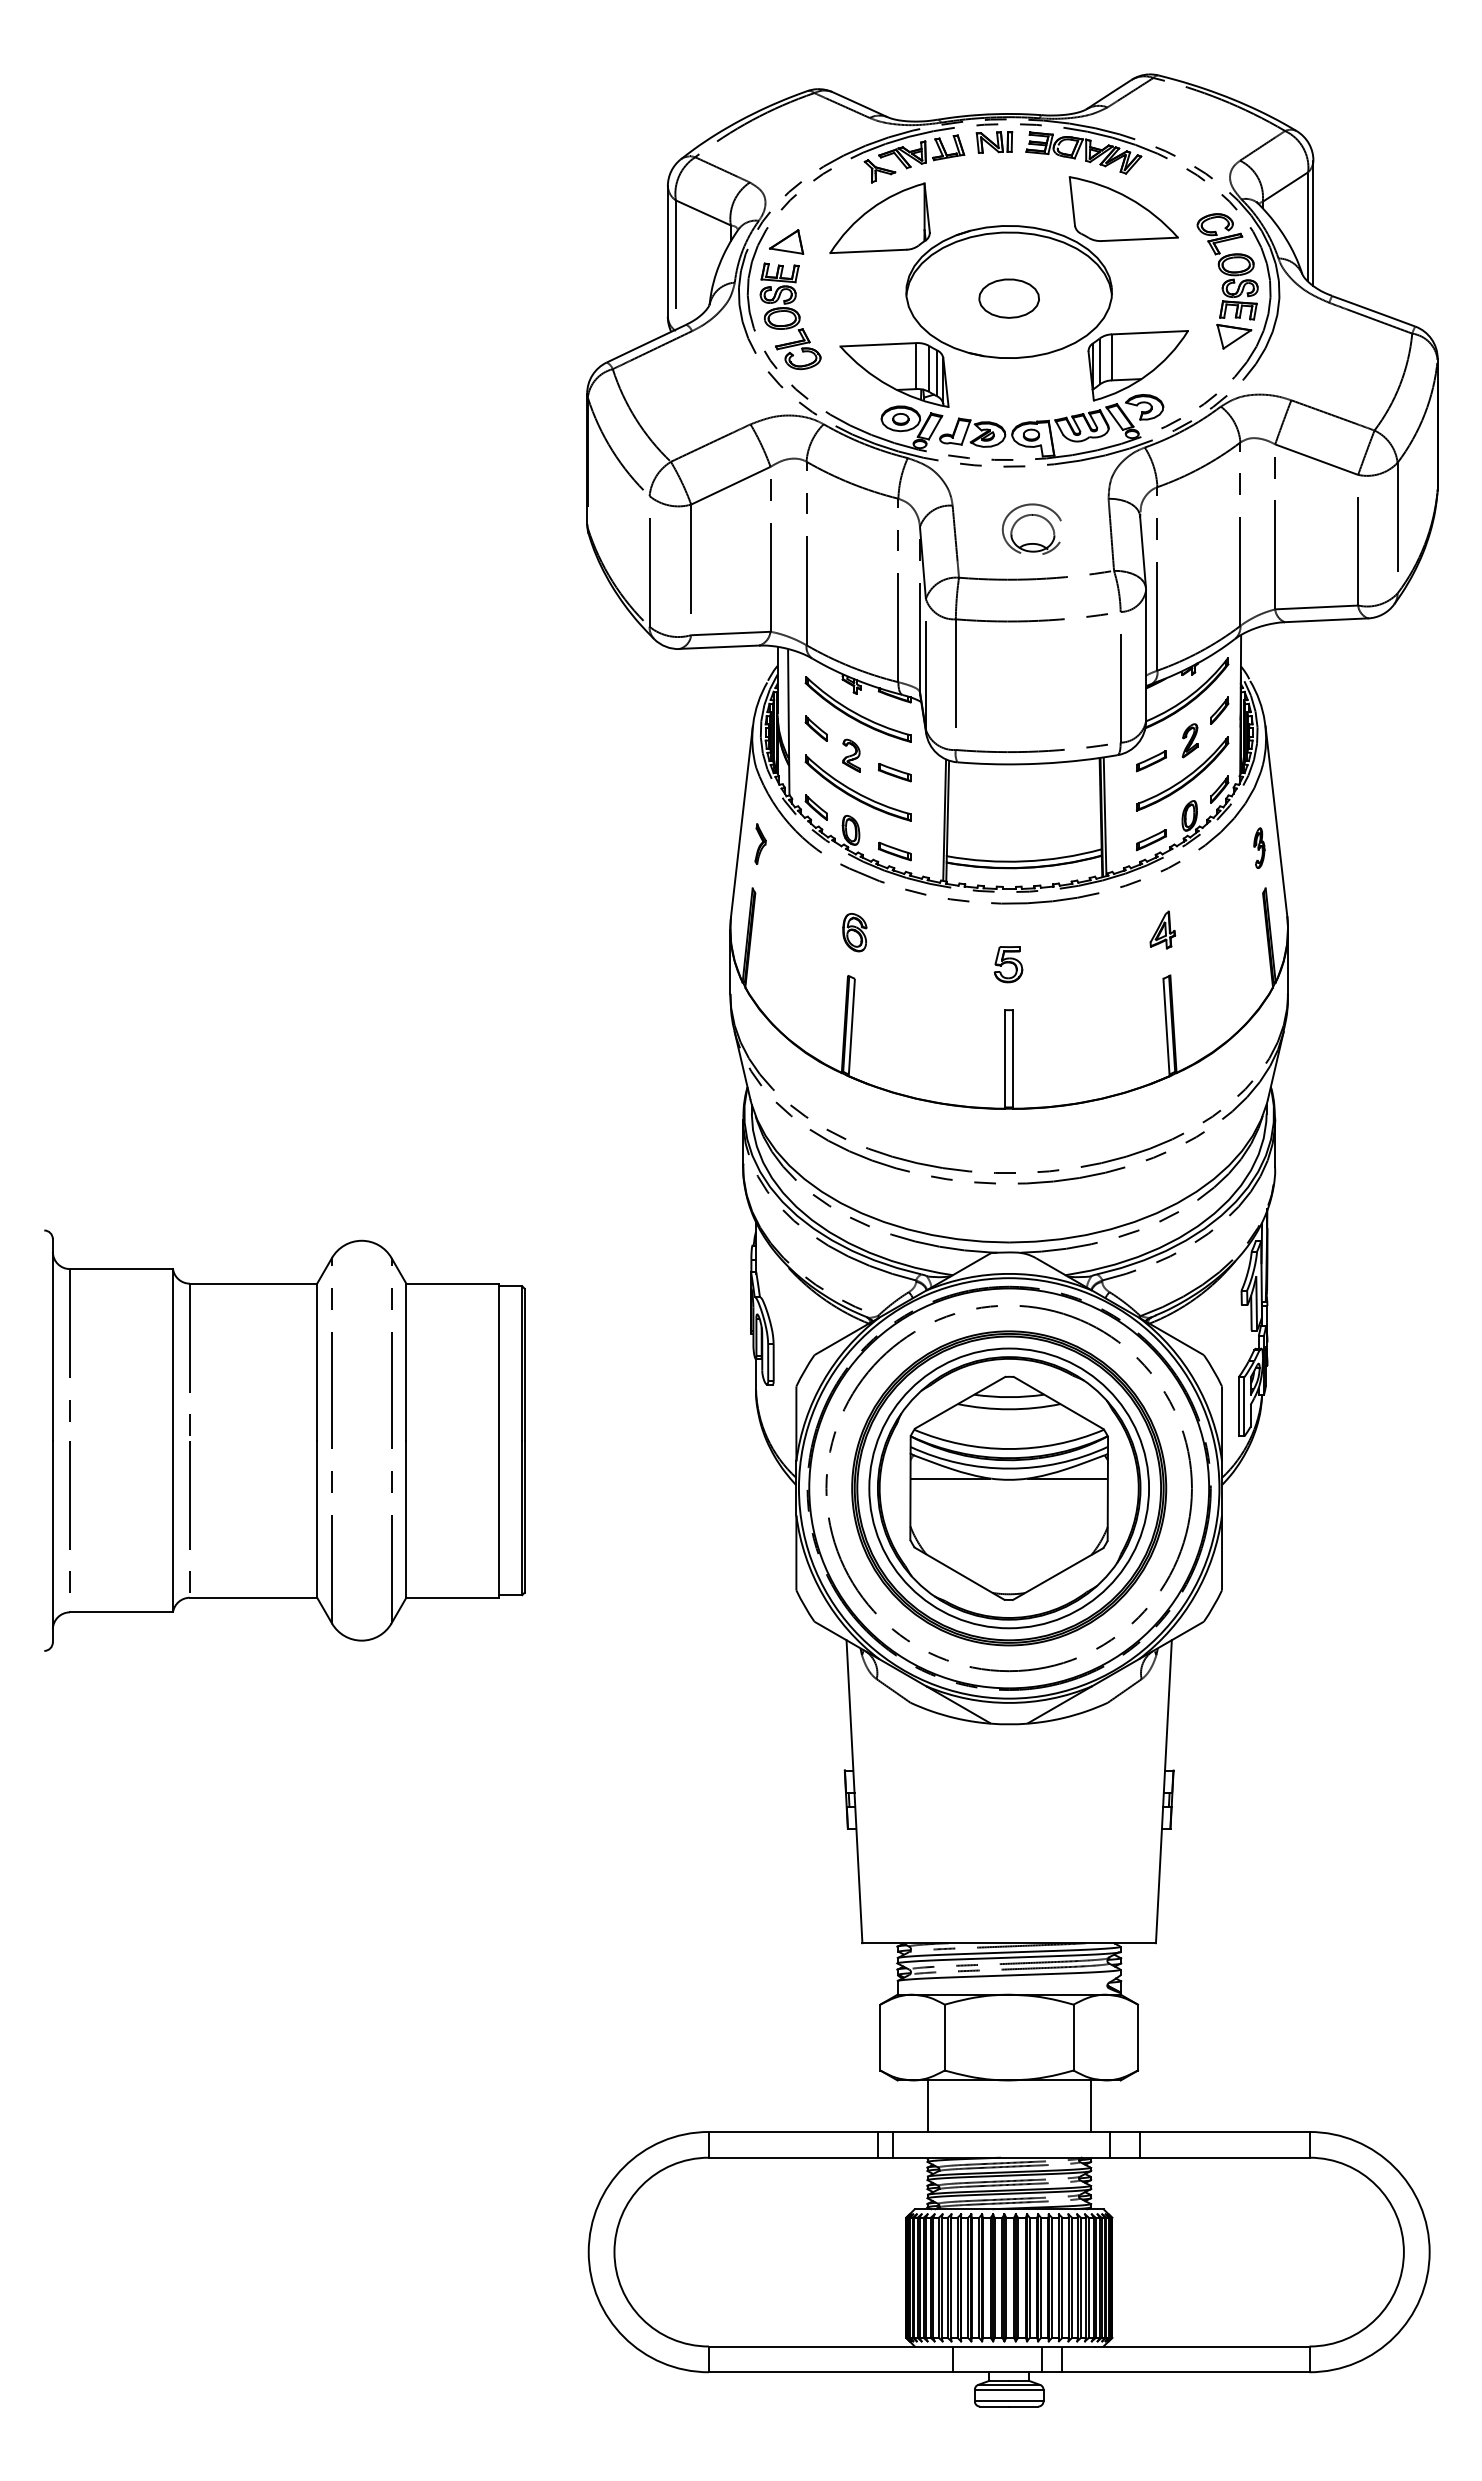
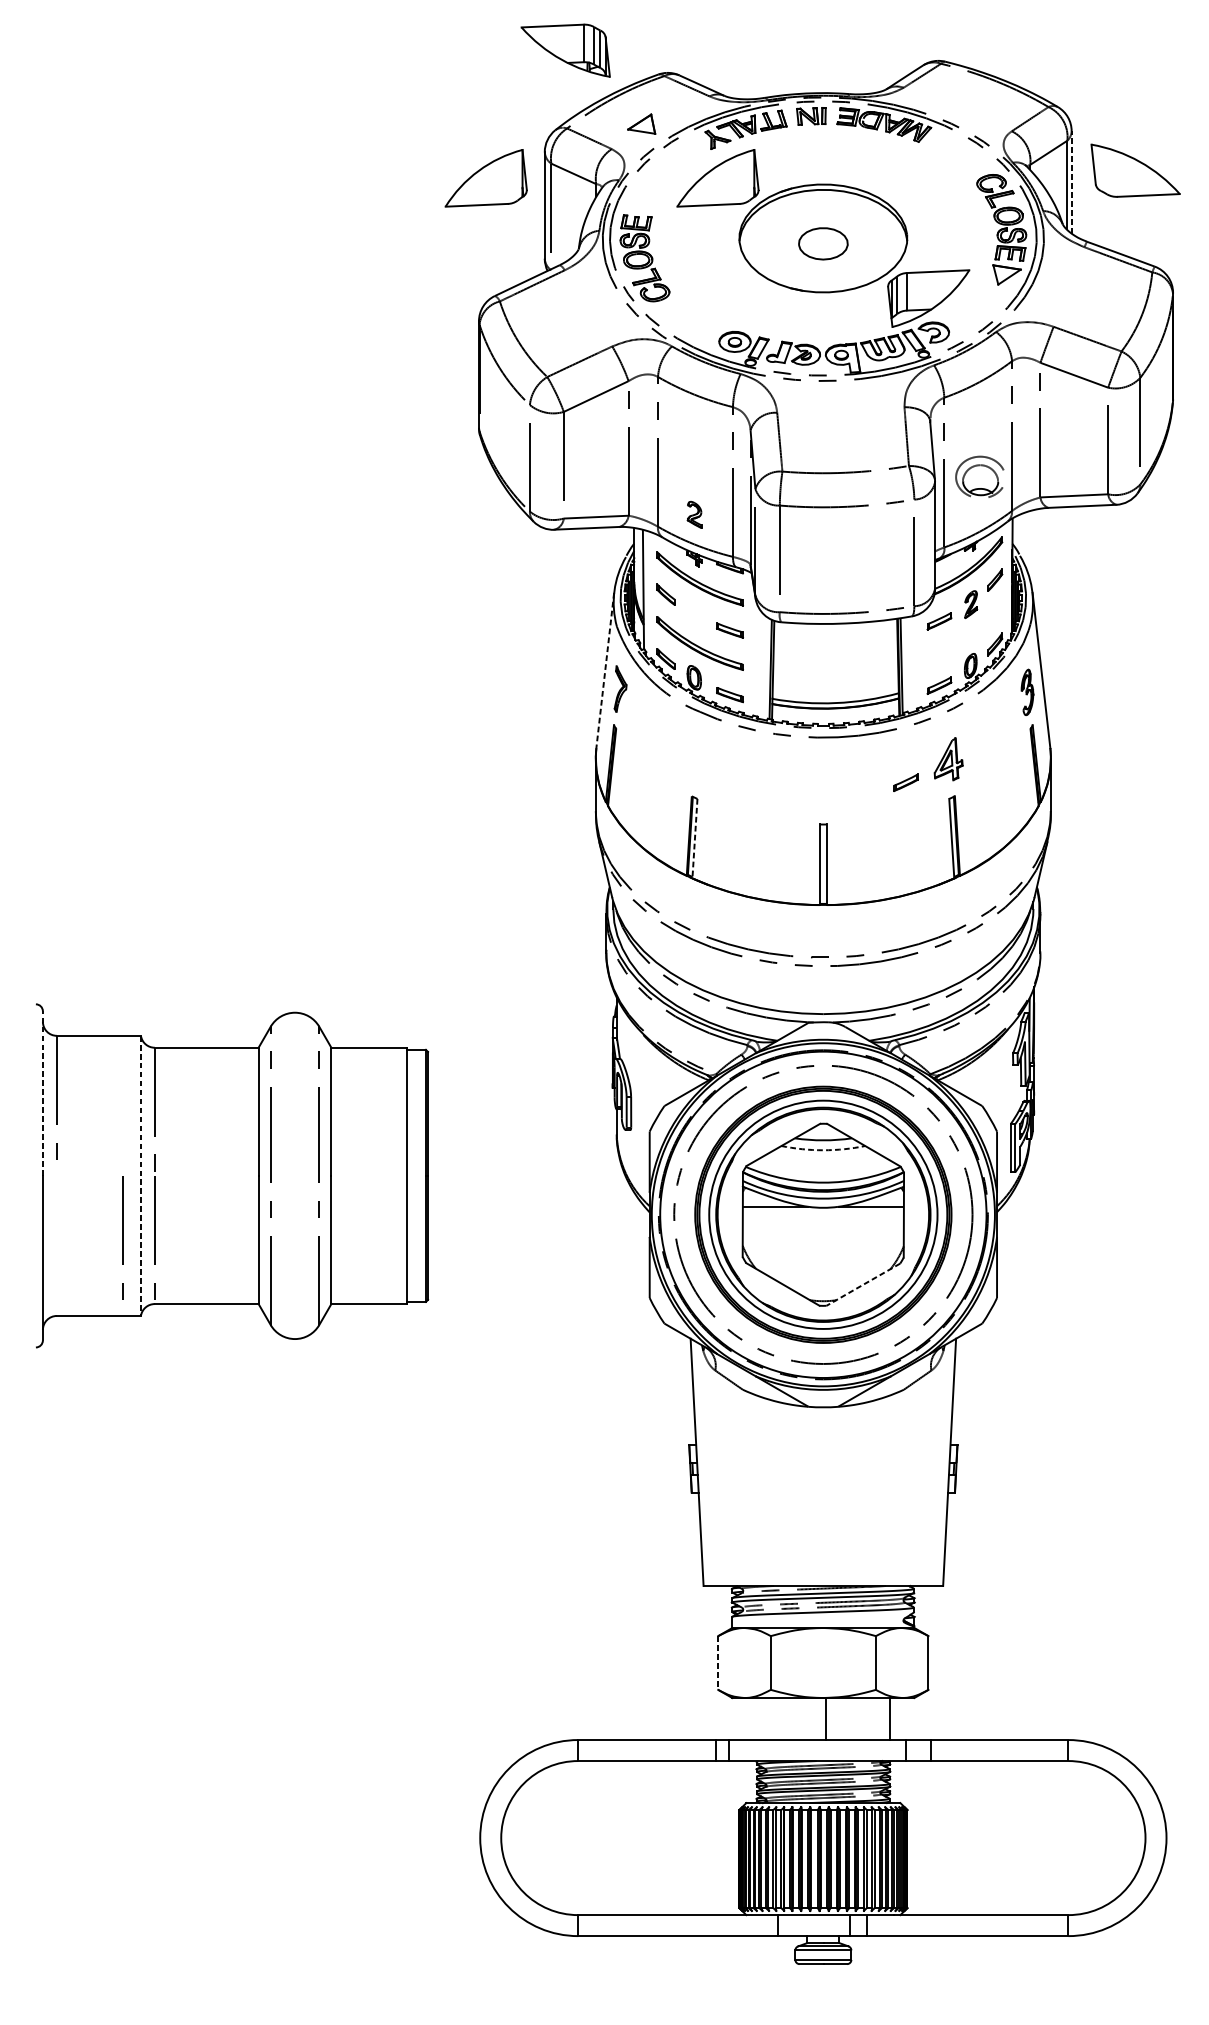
part: (1123, 208) -> (1135, 170), moved
part: (595, 217) -> (485, 177), added
line: (1313, 223) -> (1071, 182), solid -> dashed
part: (786, 241) -> (641, 123), moved
part: (894, 374) -> (565, 50), moved
part: (1031, 528) -> (979, 476), moved
part: (851, 755) -> (694, 514), moved
part: (1182, 773) -> (964, 631), removed
line: (741, 821) -> (604, 670), solid -> dashed
part: (760, 843) -> (620, 688), size x1.4
part: (1259, 847) -> (1027, 691), size x1.4
part: (1162, 929) -> (948, 758), size x1.4
part: (854, 932) -> (697, 761), removed
part: (1110, 959) -> (906, 783), added
part: (1008, 964) -> (822, 787), removed
line: (851, 1028) -> (694, 839), solid -> dashed
line: (52, 1339) -> (42, 1093), solid -> dashed
arc: (1009, 1409) -> (823, 1150), solid -> dashed
line: (172, 1440) -> (140, 1175), solid -> dashed
line: (69, 1516) -> (122, 1237), moved
line: (1057, 1574) -> (862, 1285), solid -> dashed
line: (880, 2037) -> (718, 1662), solid -> dashed
line: (927, 2105) -> (826, 1718), moved

